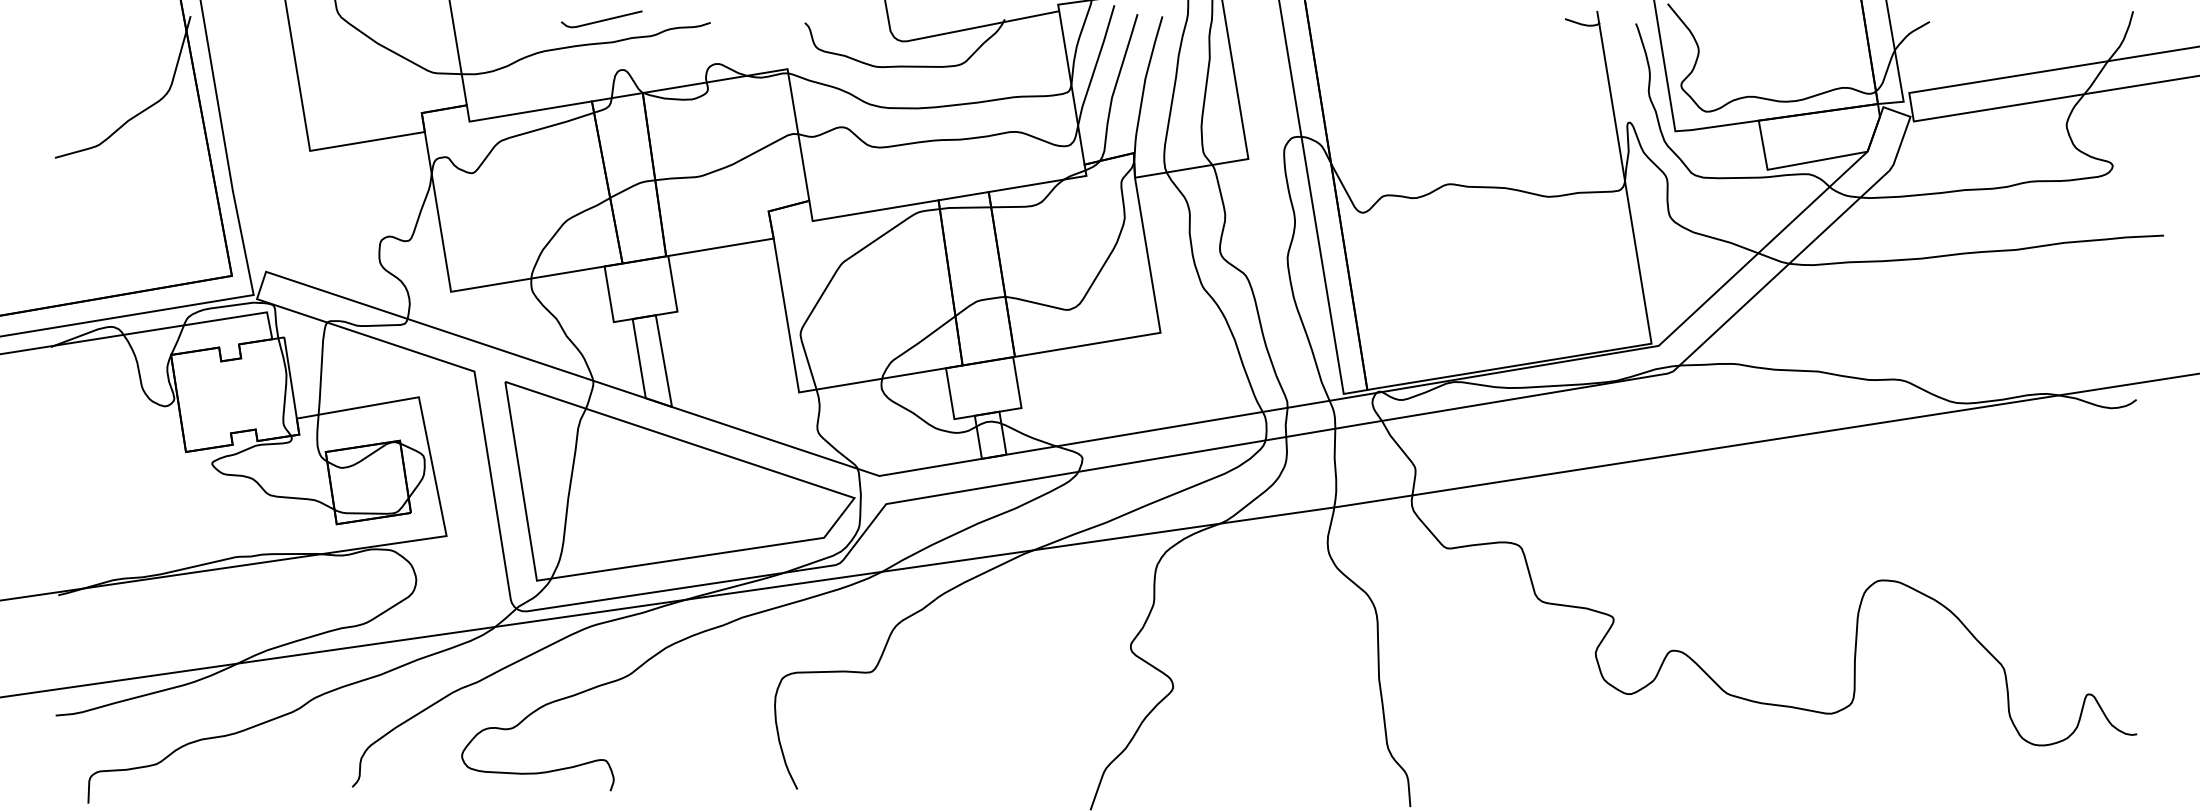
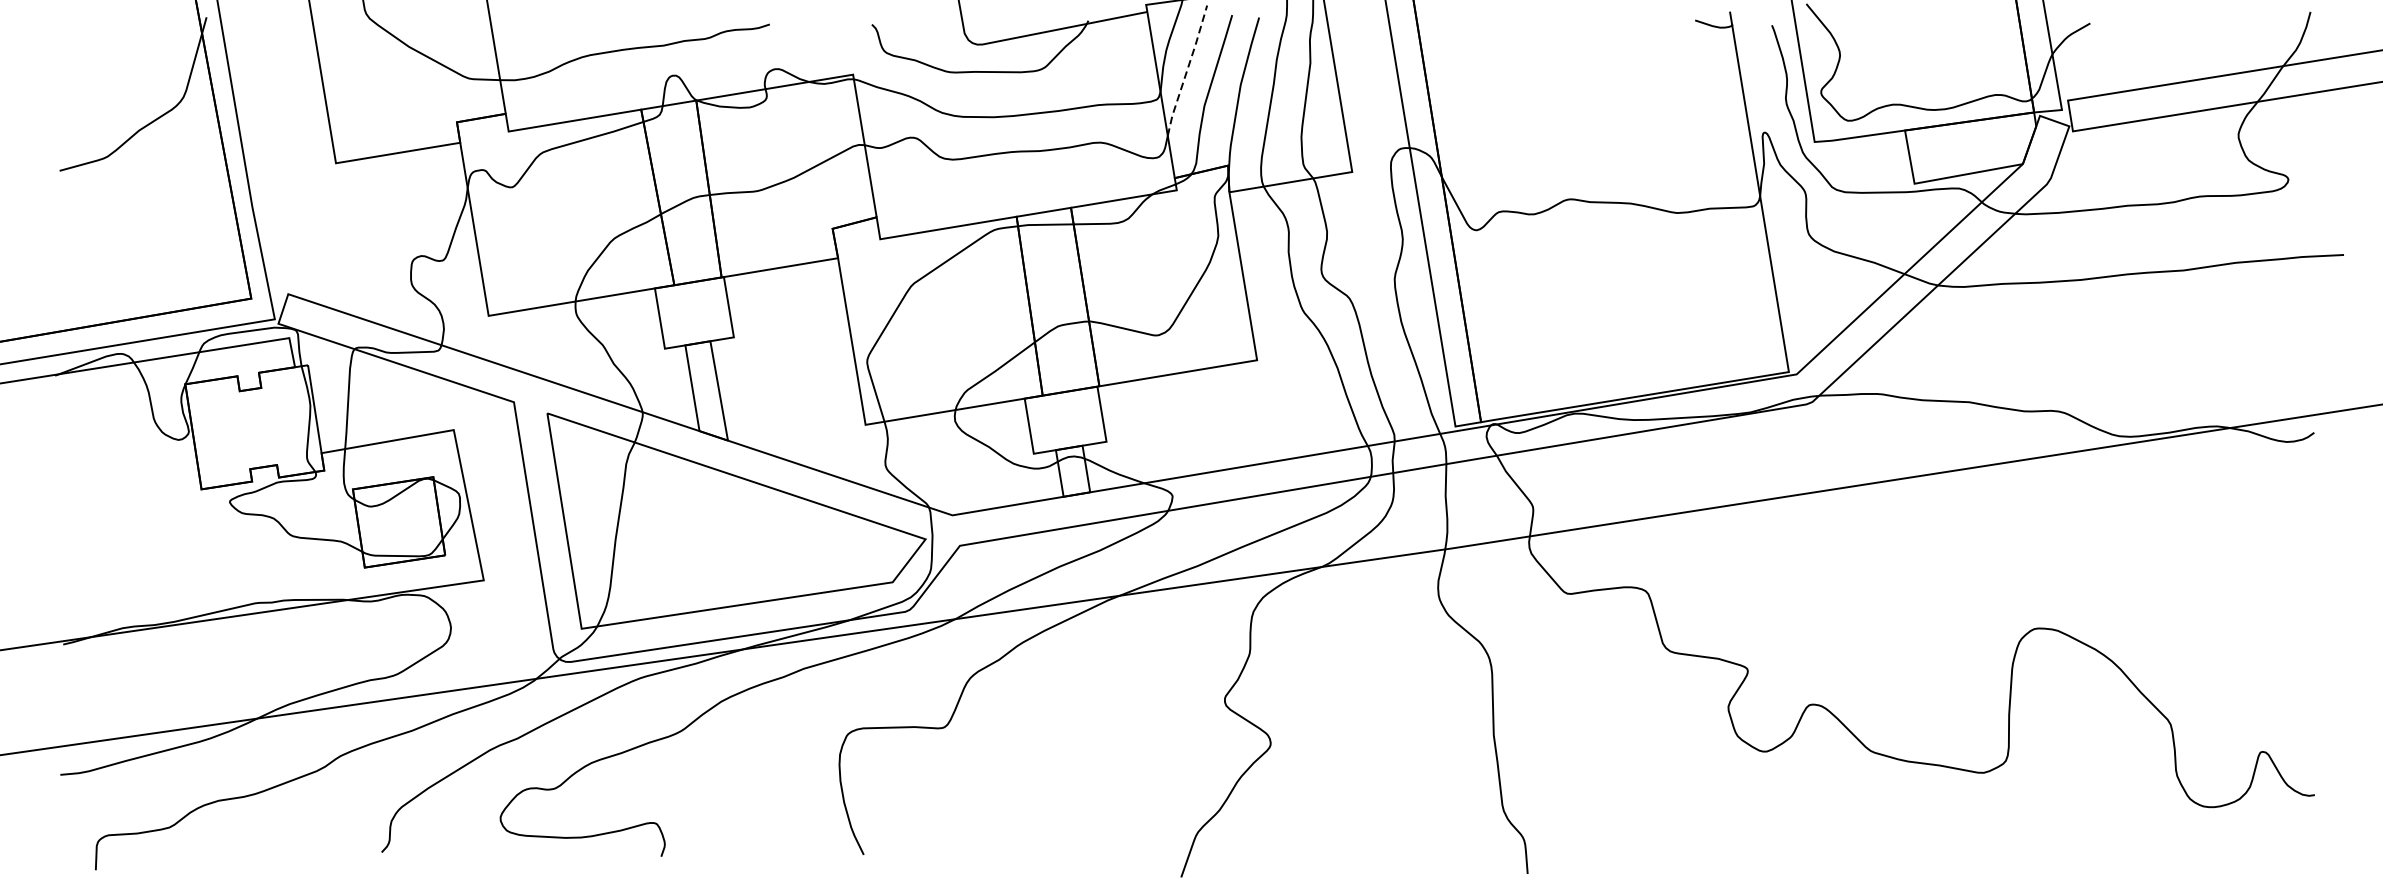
line: (602, 19) -> (652, 20), removed
line: (1096, 64) -> (1187, 69), solid -> dashed

